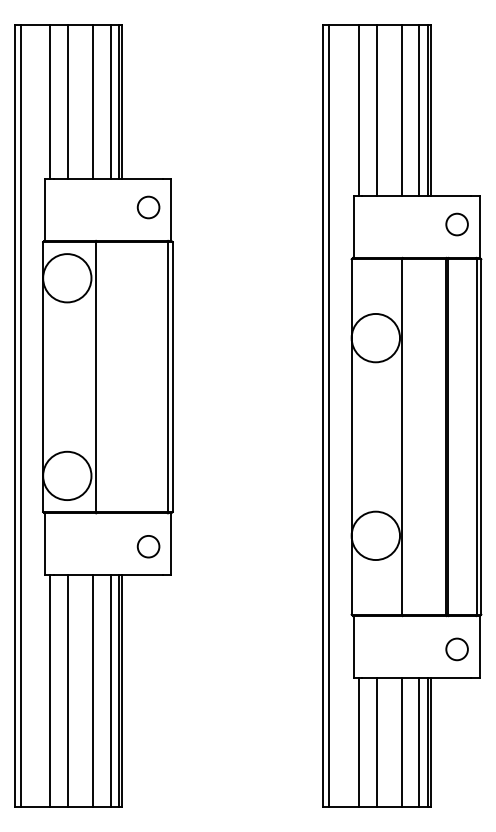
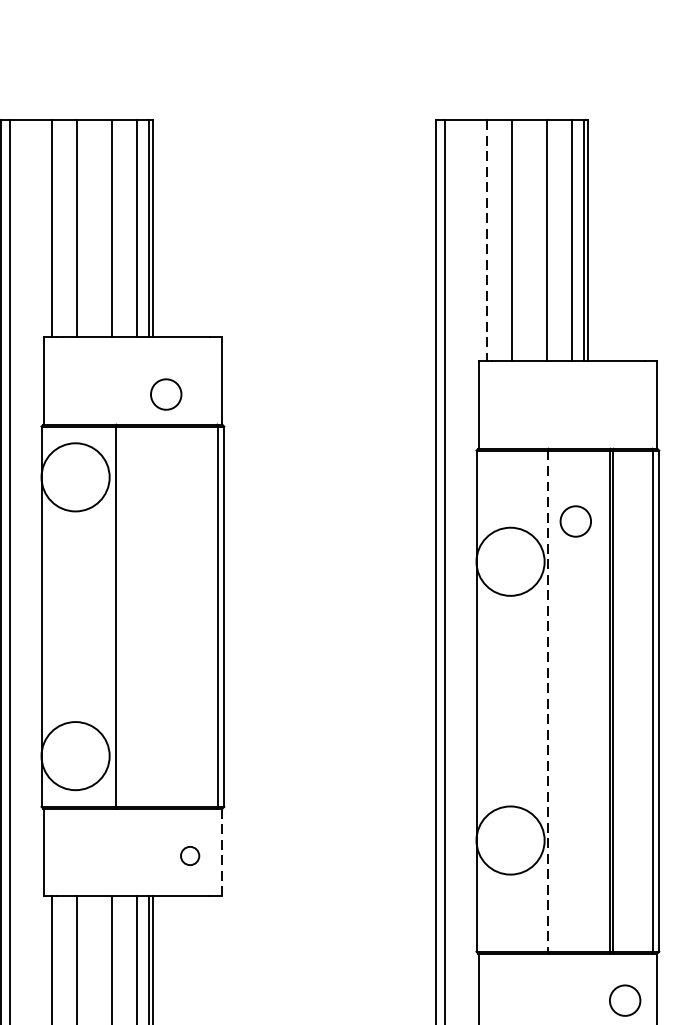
line: (358, 110) -> (486, 240), solid -> dashed
circle: (148, 207) -> (166, 394), moved
circle: (456, 224) -> (574, 521), moved
line: (402, 437) -> (548, 701), solid -> dashed
line: (171, 544) -> (222, 852), solid -> dashed
circle: (148, 546) -> (190, 855), size x0.6

